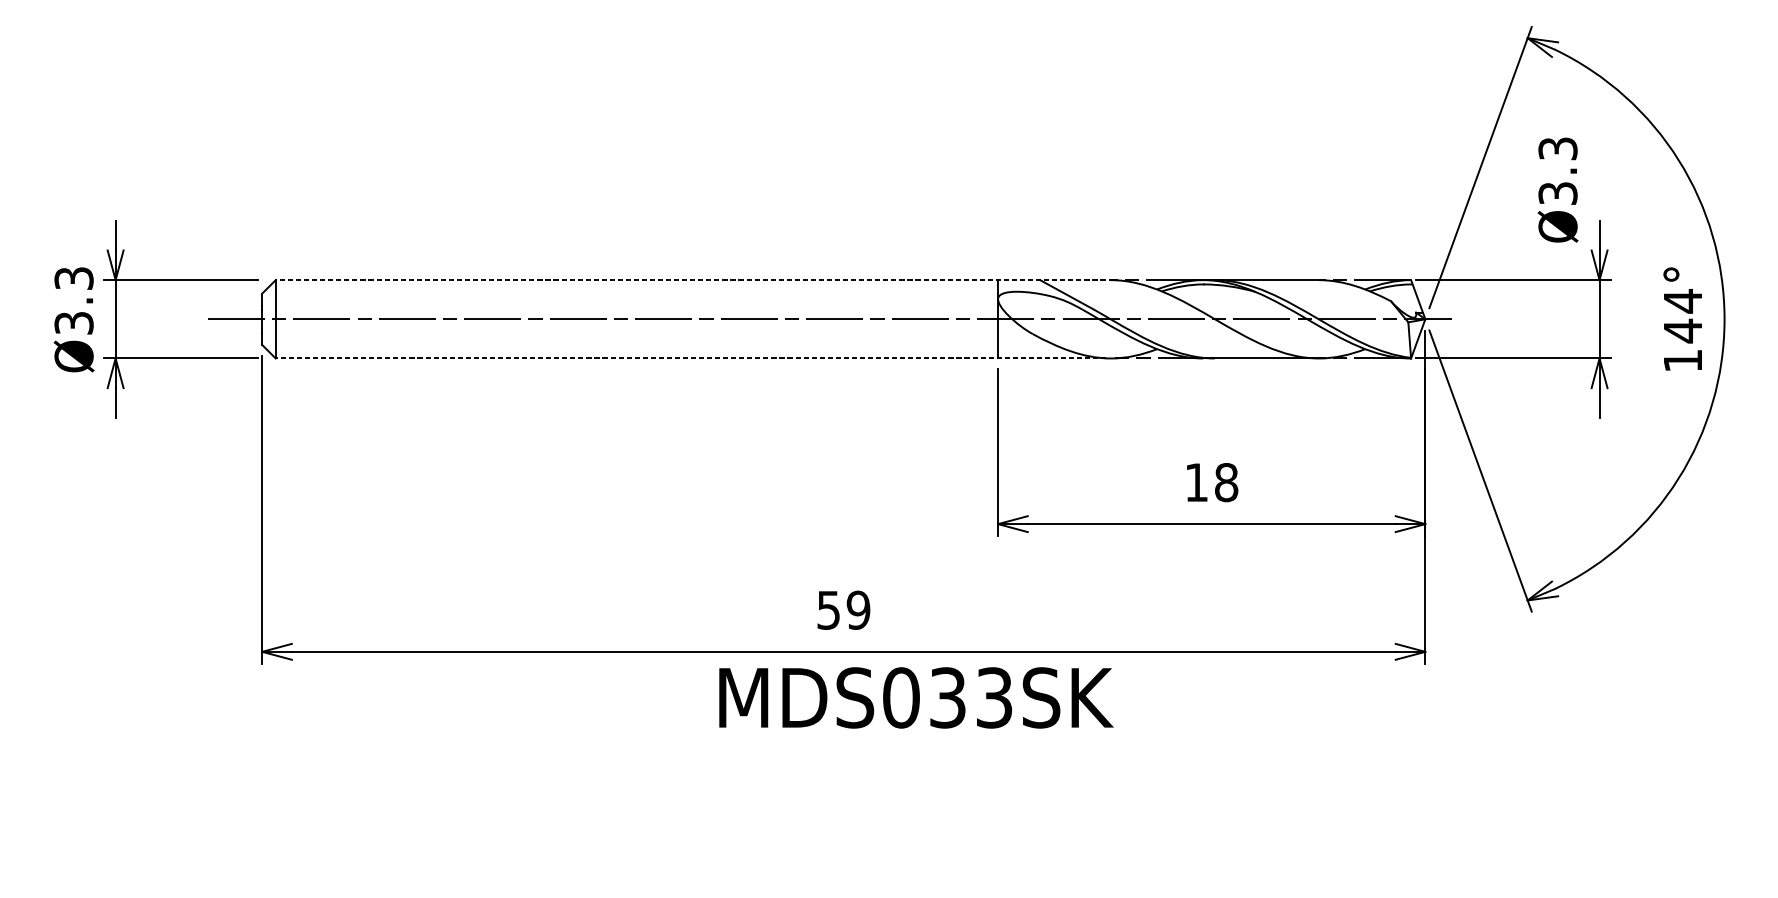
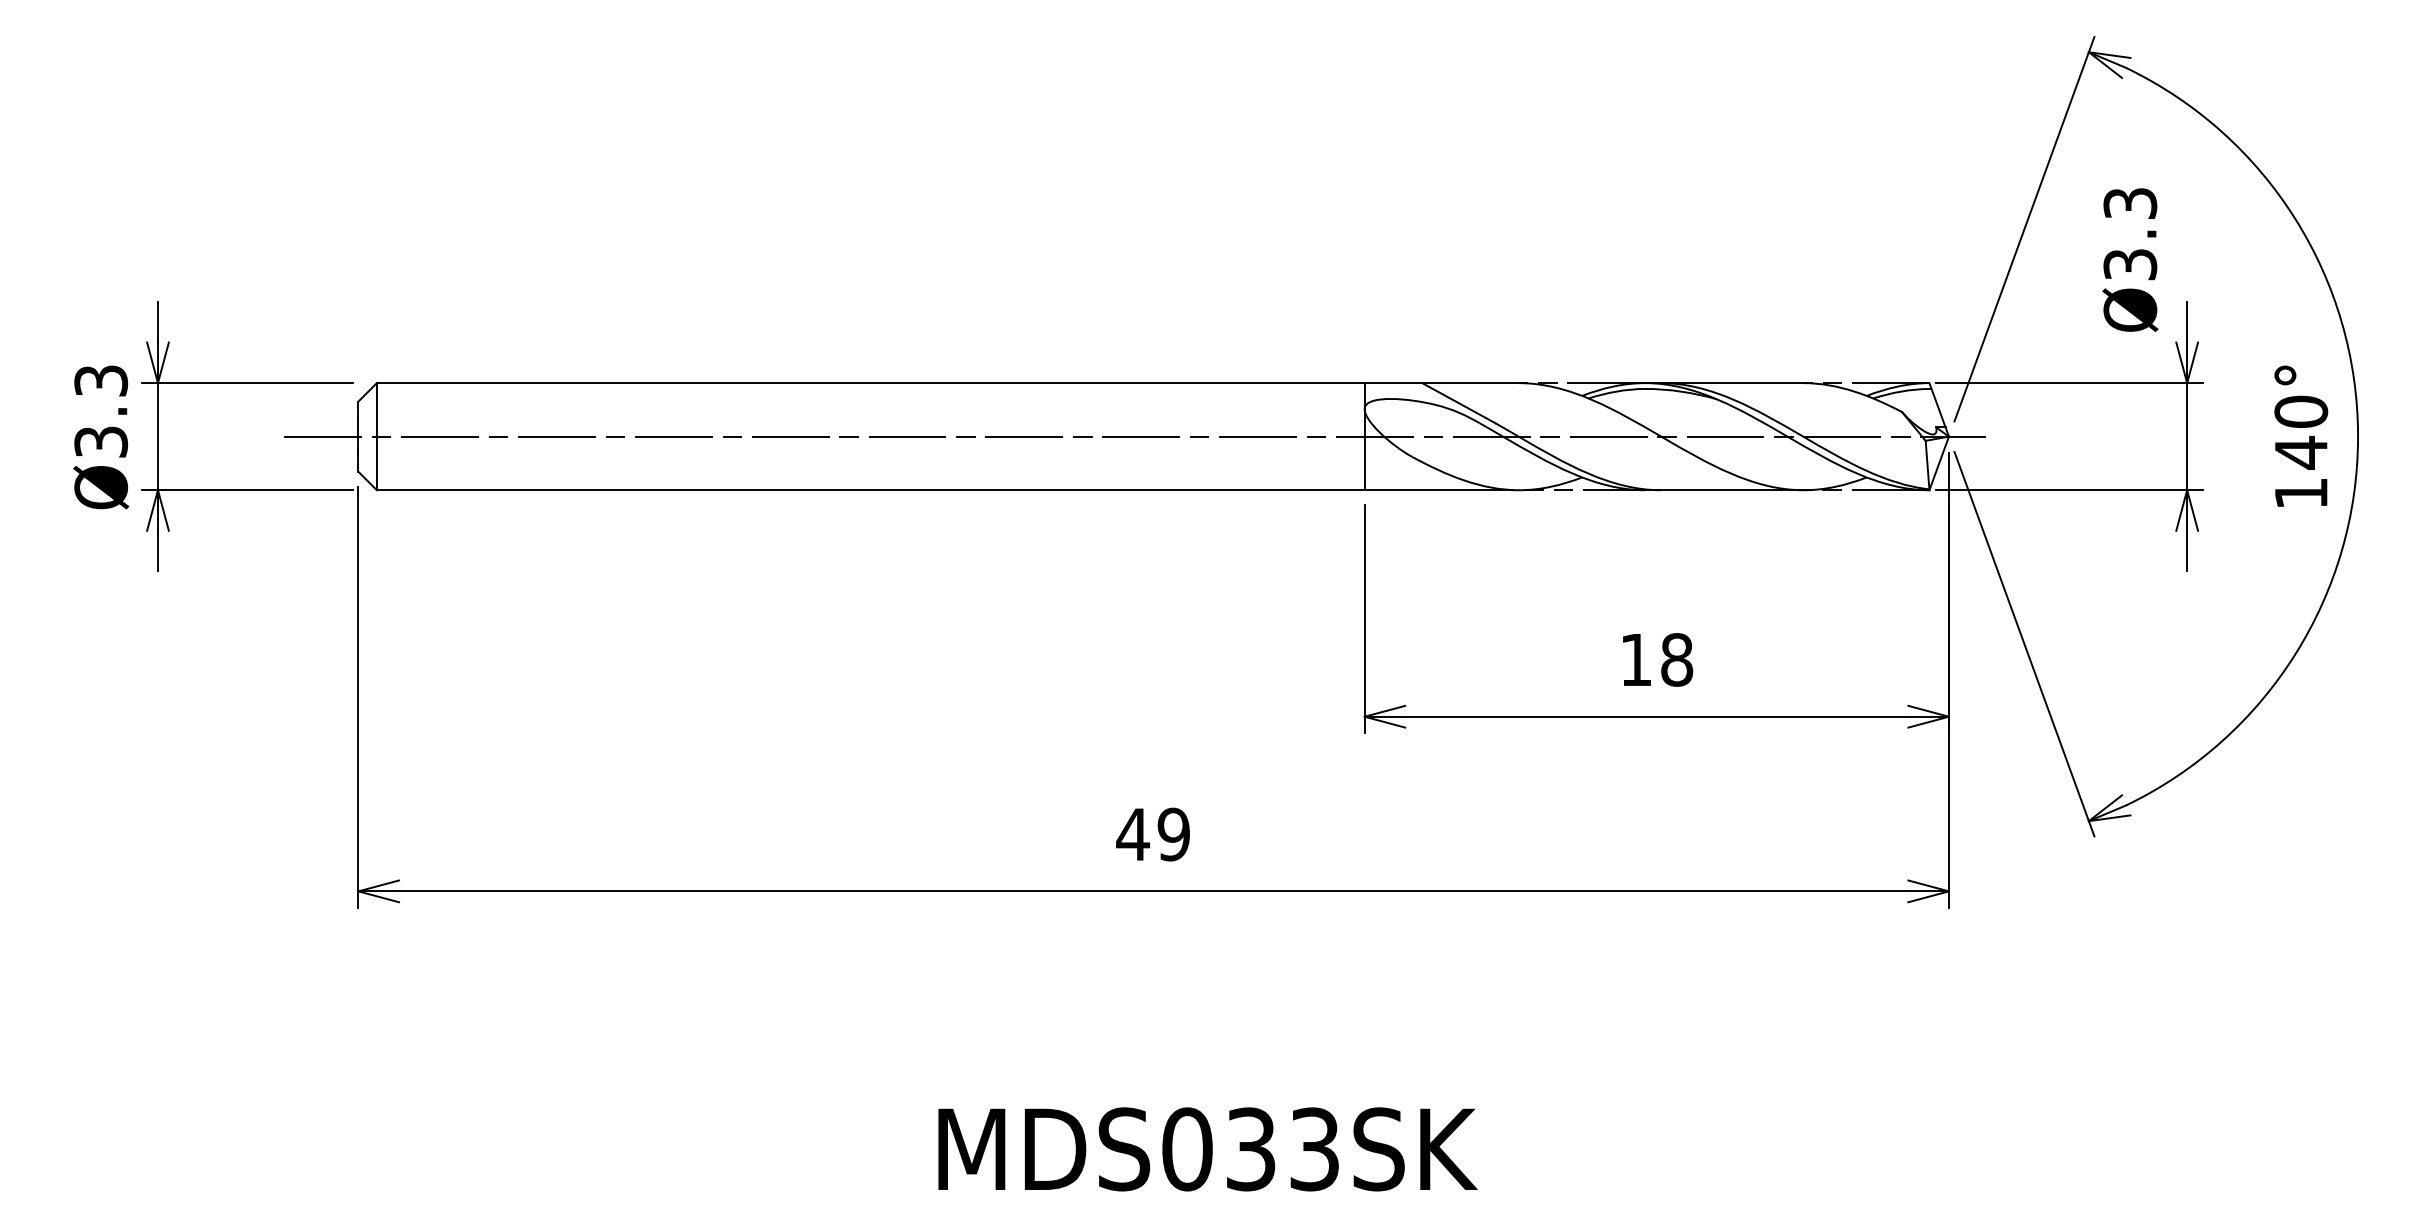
line: (694, 280) -> (949, 383), dashed -> solid
text: (1683, 301) -> (2301, 412), 144° -> 140°
line: (690, 358) -> (944, 490), dashed -> solid
text: (829, 610) -> (1133, 834), 59 -> 49
text: (916, 698) -> (1207, 1149), moved

